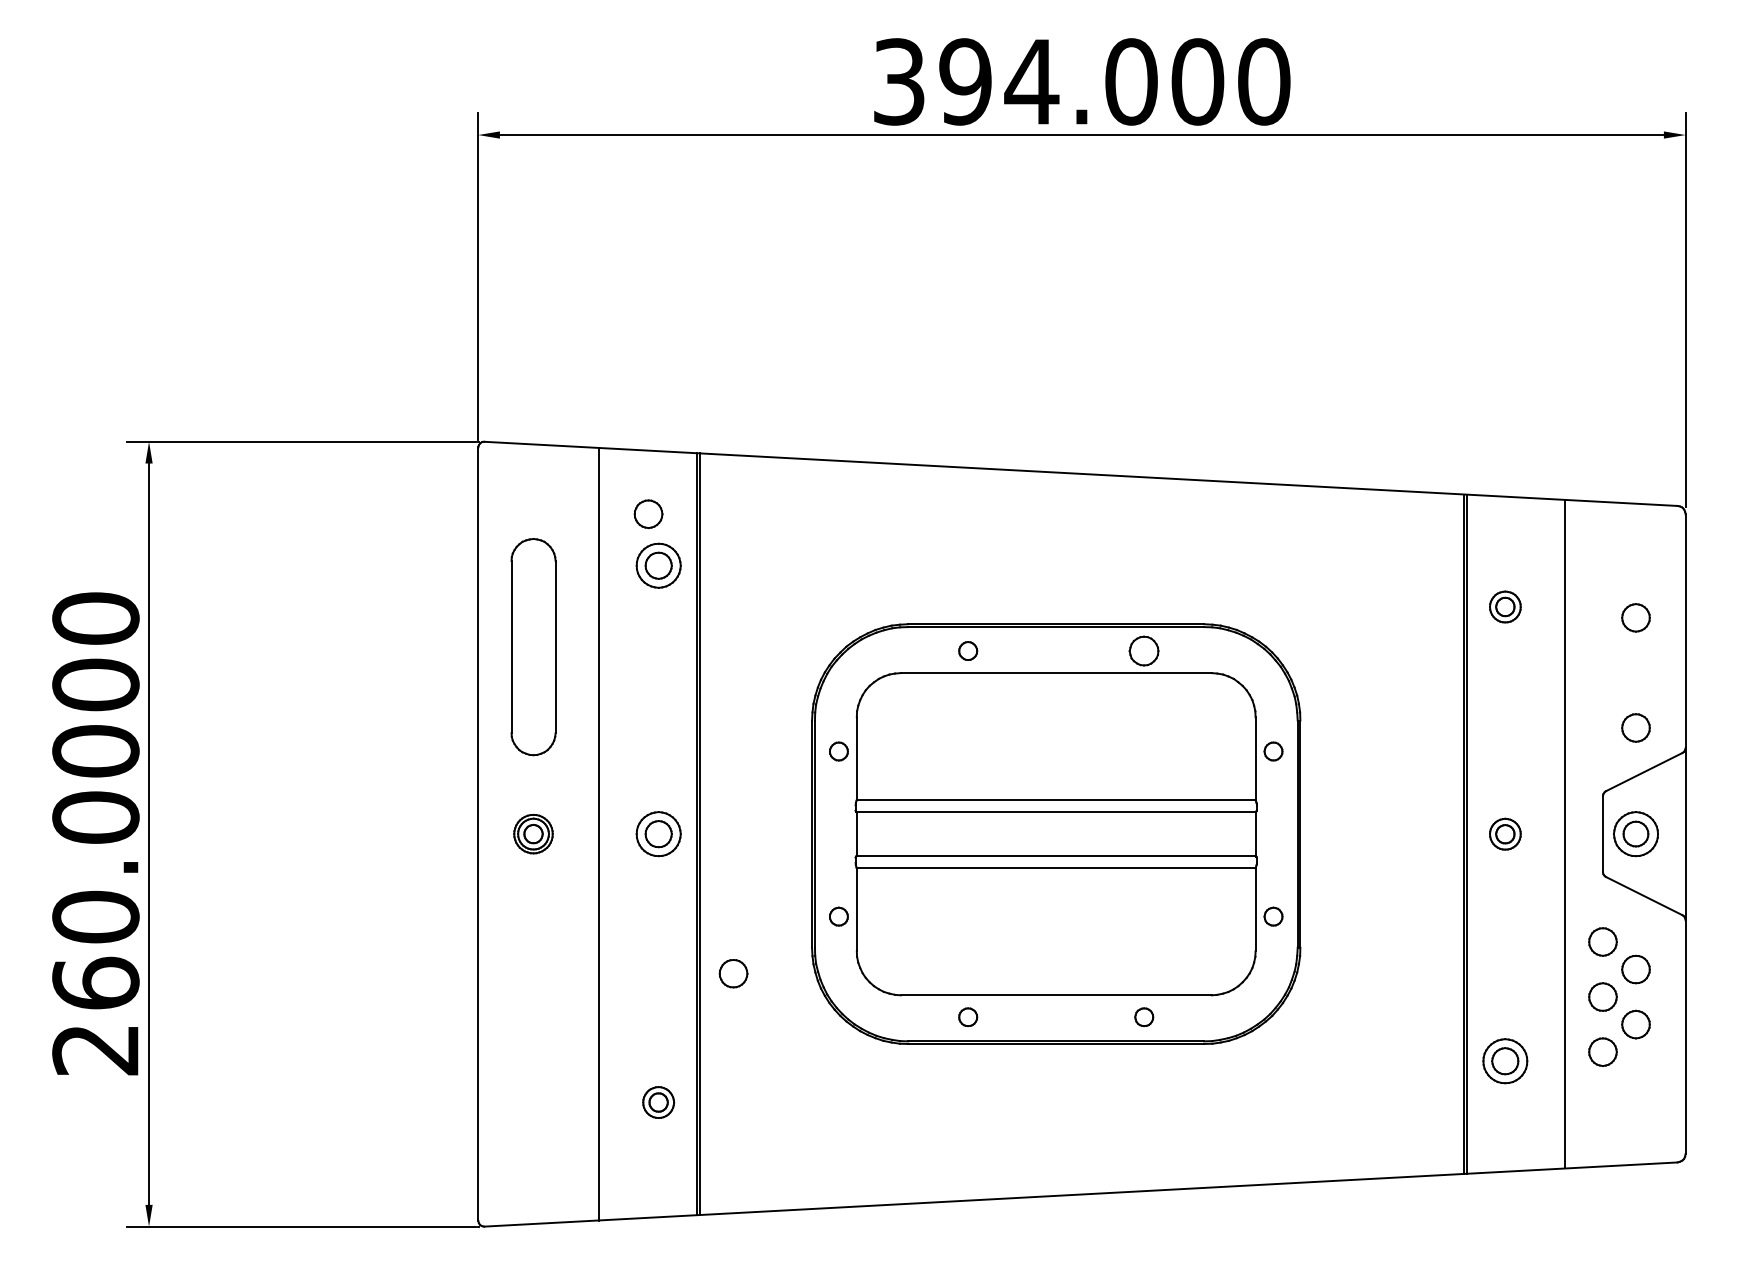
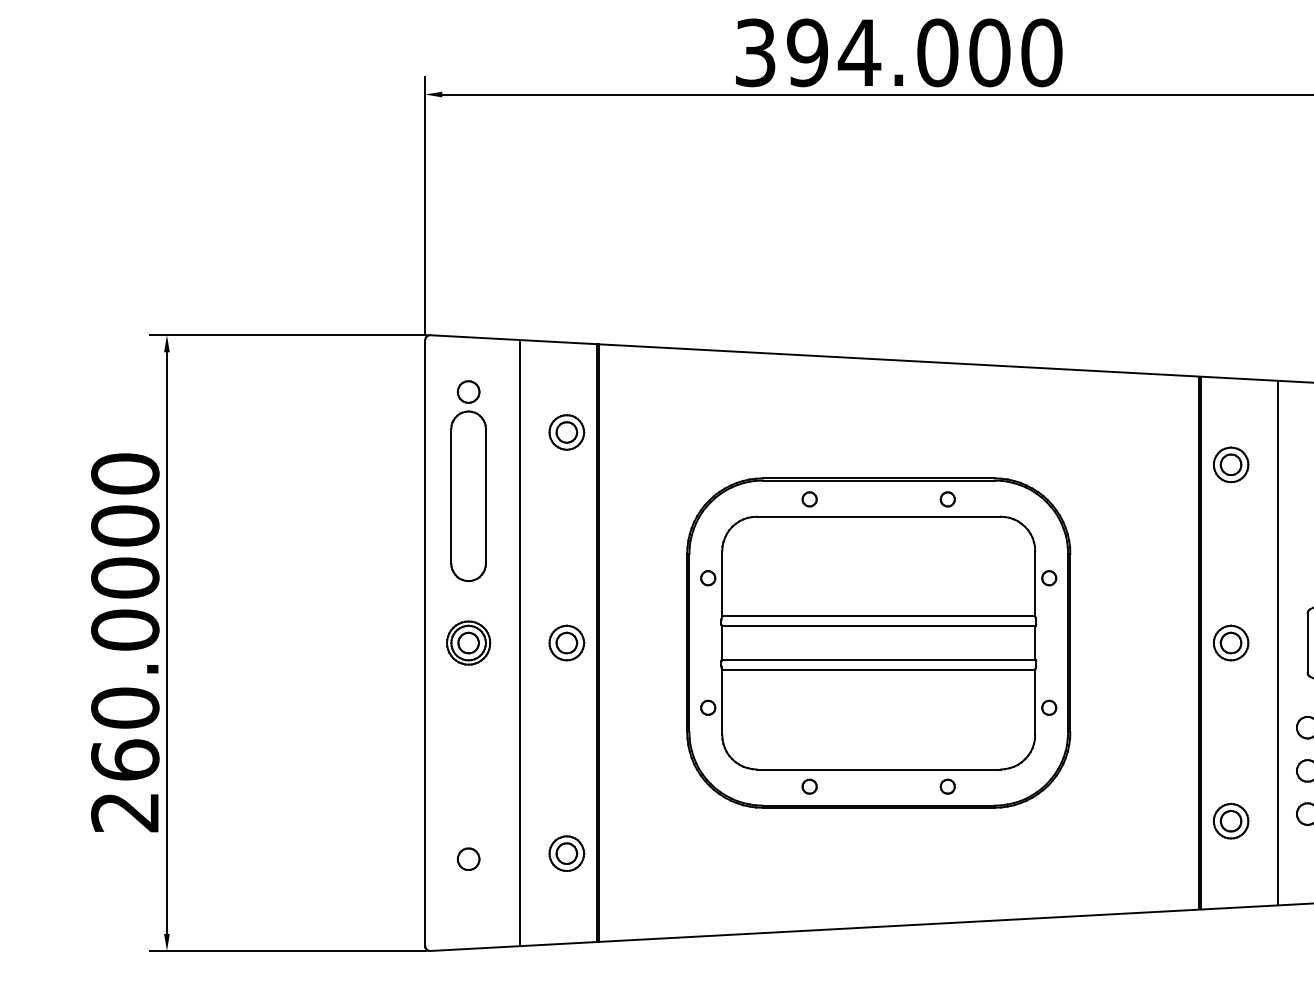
part: (648, 514) -> (468, 392), moved
part: (1505, 606) -> (1231, 464), size x1.43
part: (1144, 650) -> (948, 498), size x0.62
part: (533, 833) -> (468, 642), size x1.43
part: (1505, 834) -> (1231, 643), size x1.43
part: (733, 973) -> (468, 859), moved
part: (658, 1102) -> (566, 853), size x1.43

